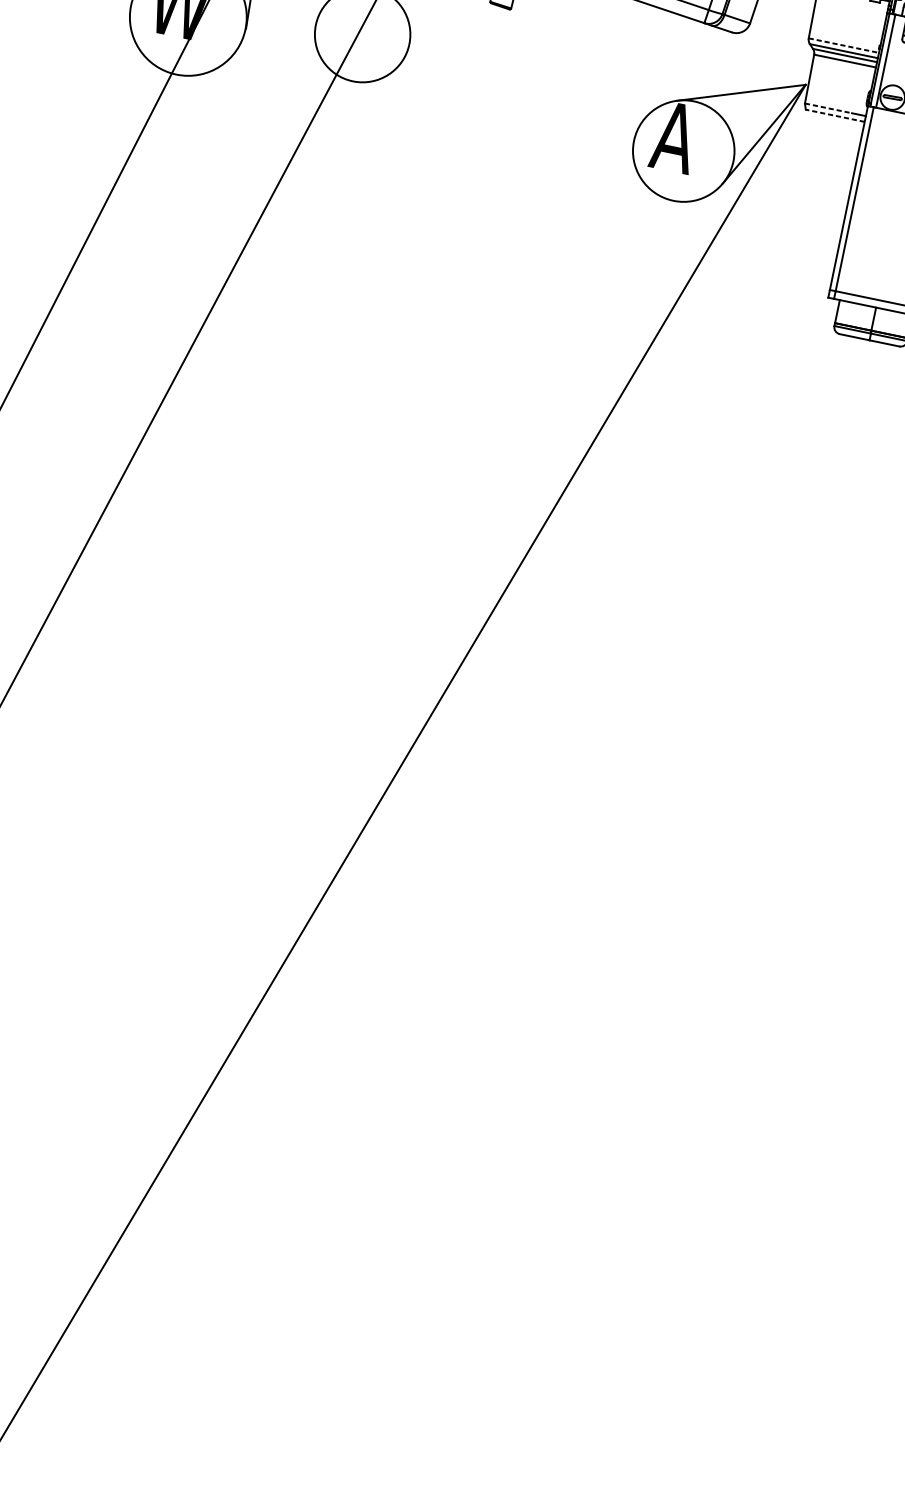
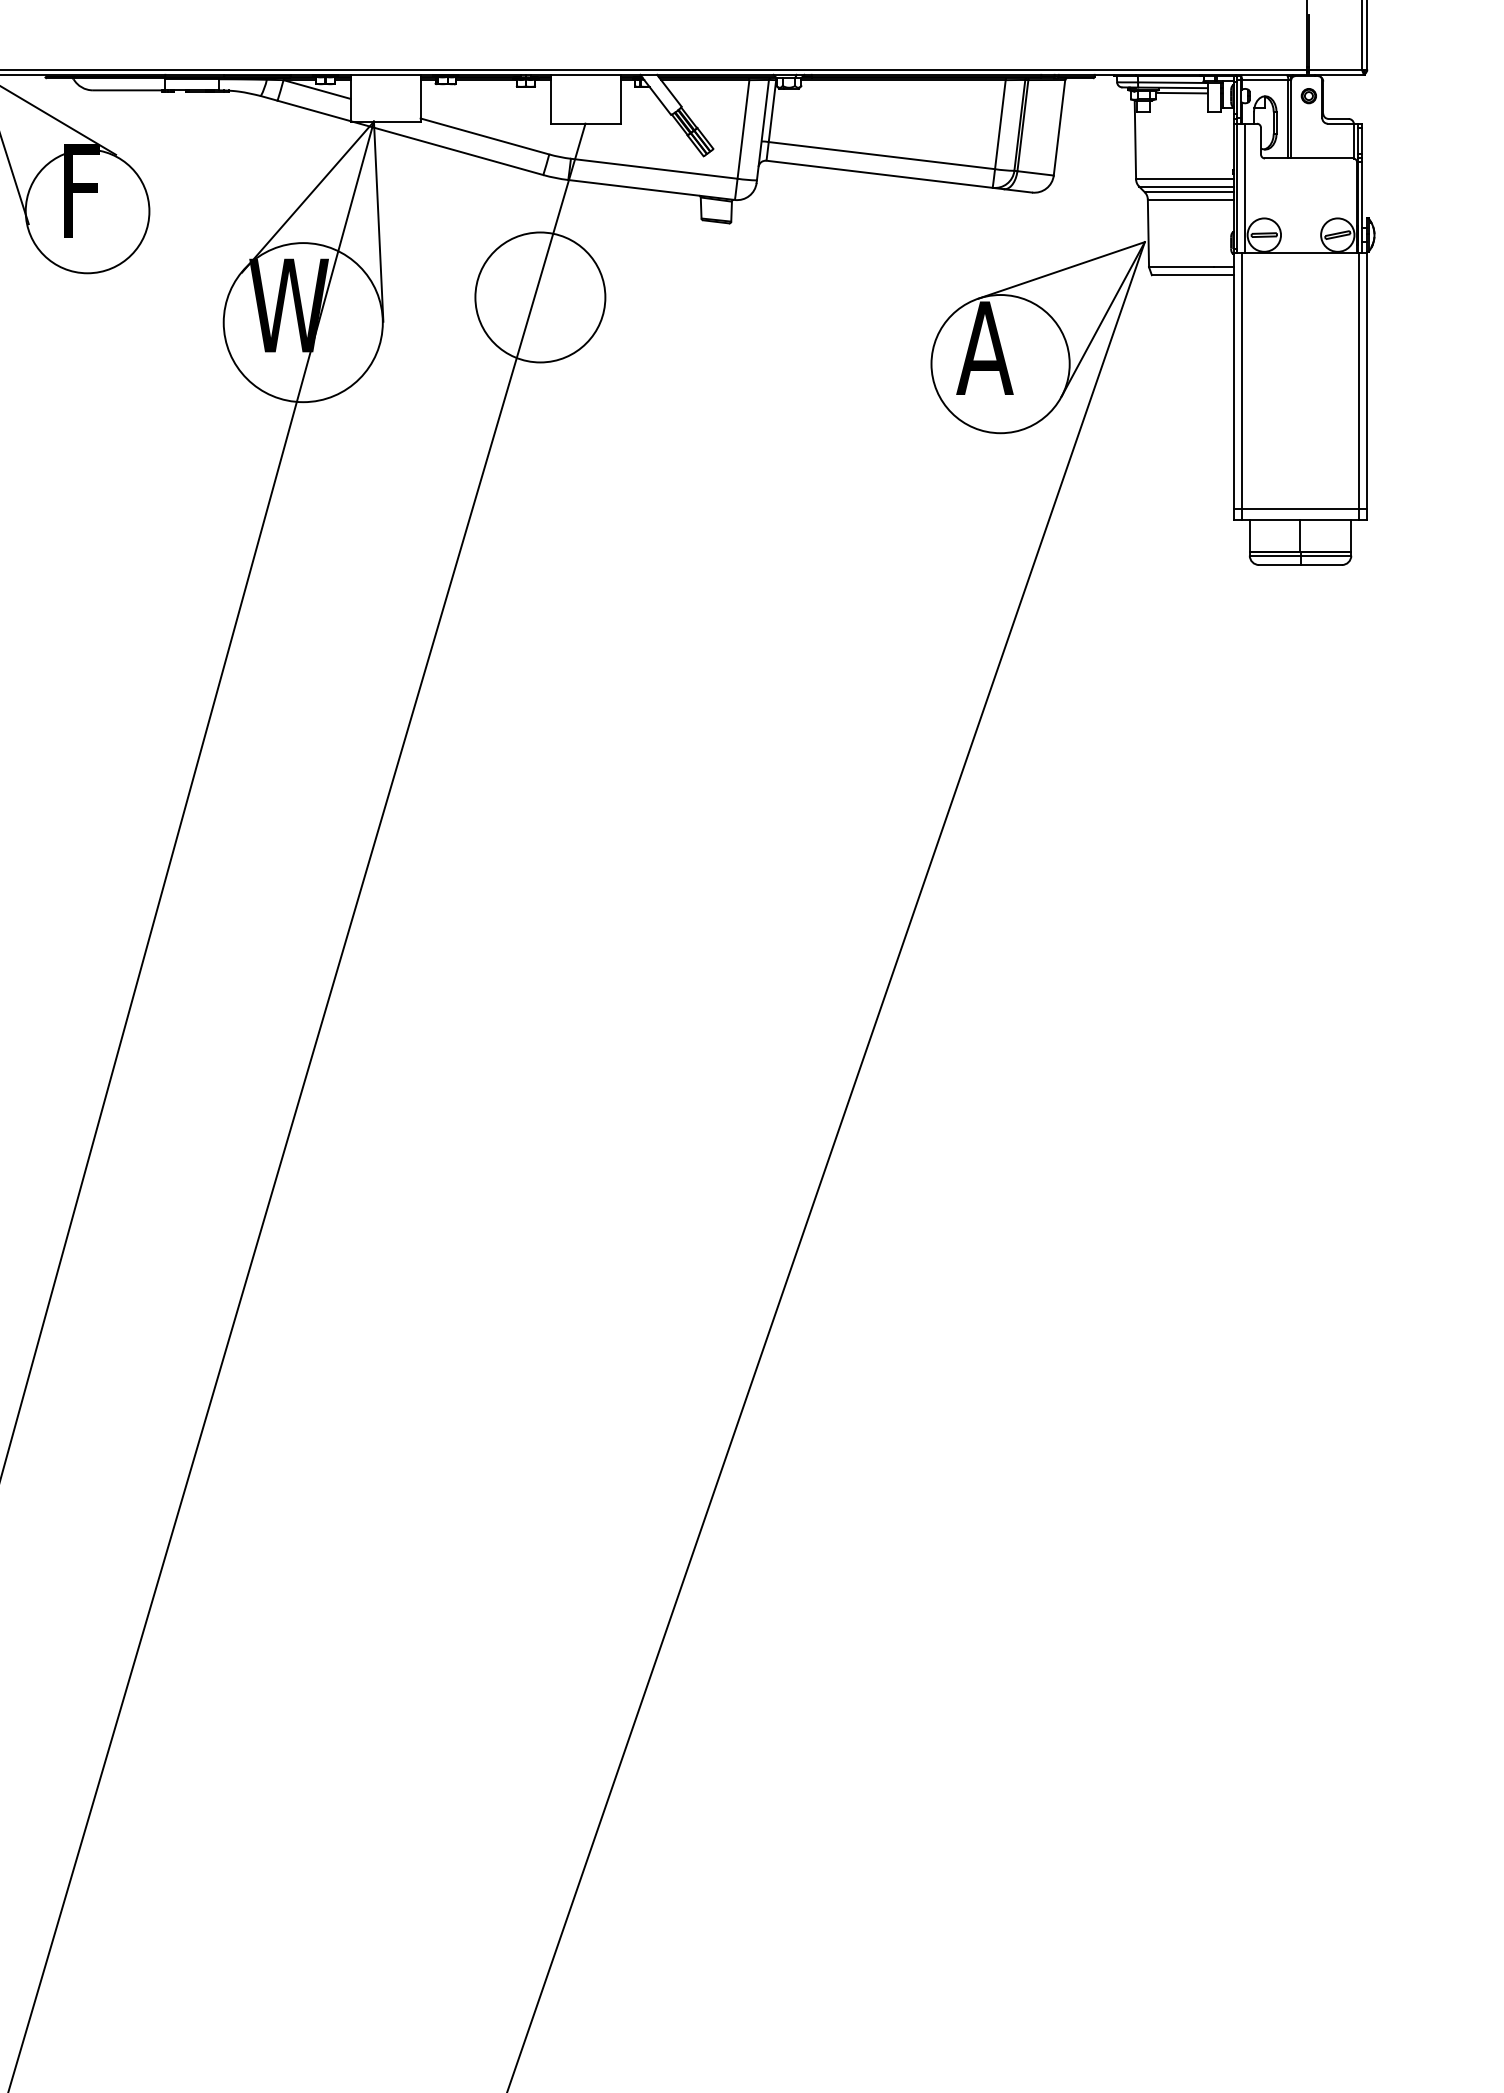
line: (843, 45) -> (1184, 179), dashed -> solid
line: (828, 108) -> (1181, 267), dashed -> solid
line: (835, 115) -> (1192, 275), dashed -> solid

